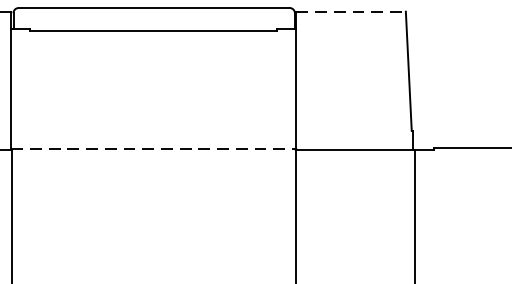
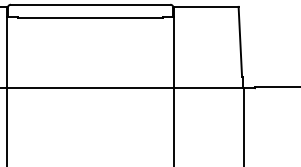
line: (351, 11) -> (206, 6), dashed -> solid
line: (153, 148) -> (90, 87), dashed -> solid

